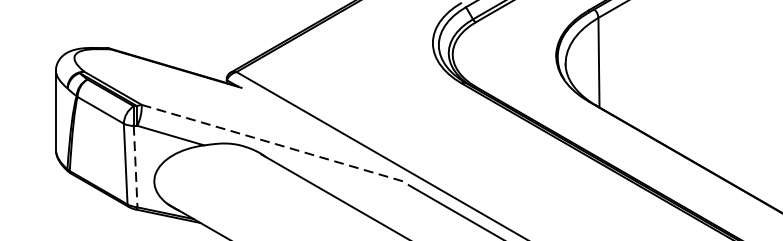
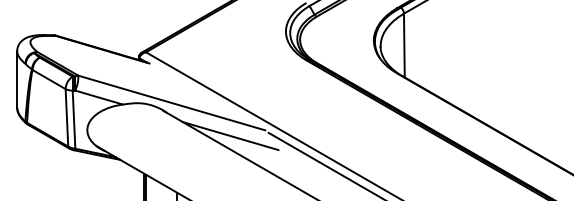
line: (273, 143) -> (172, 103), dashed -> solid
line: (136, 167) -> (74, 120), dashed -> solid
line: (355, 190) -> (230, 136), added

